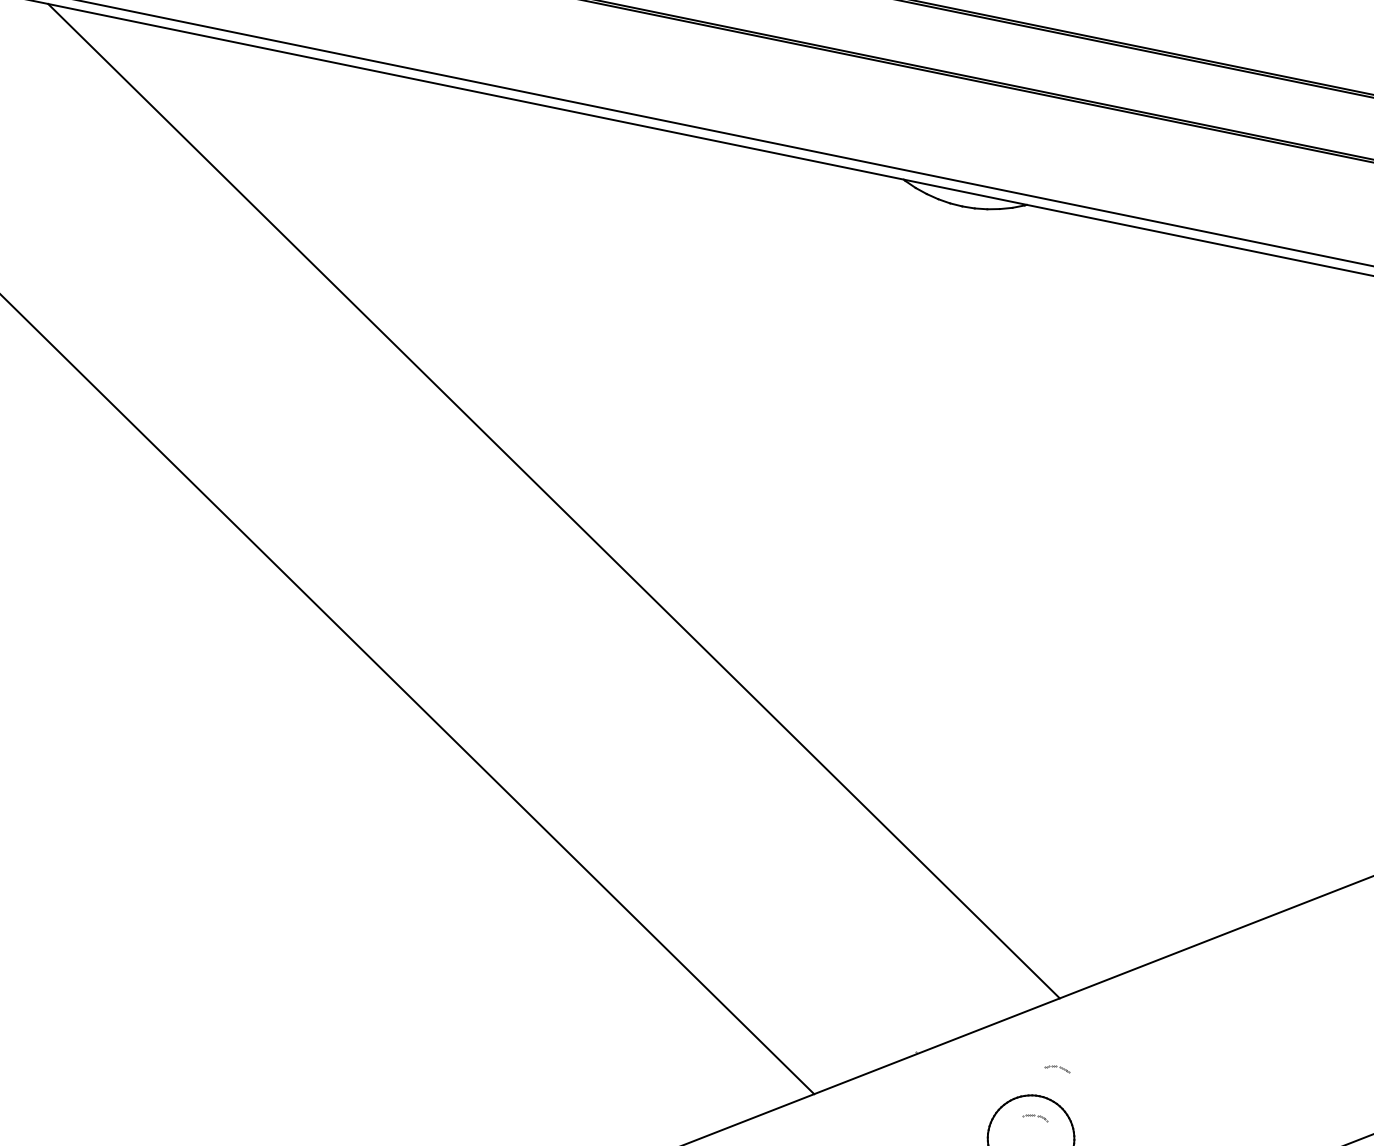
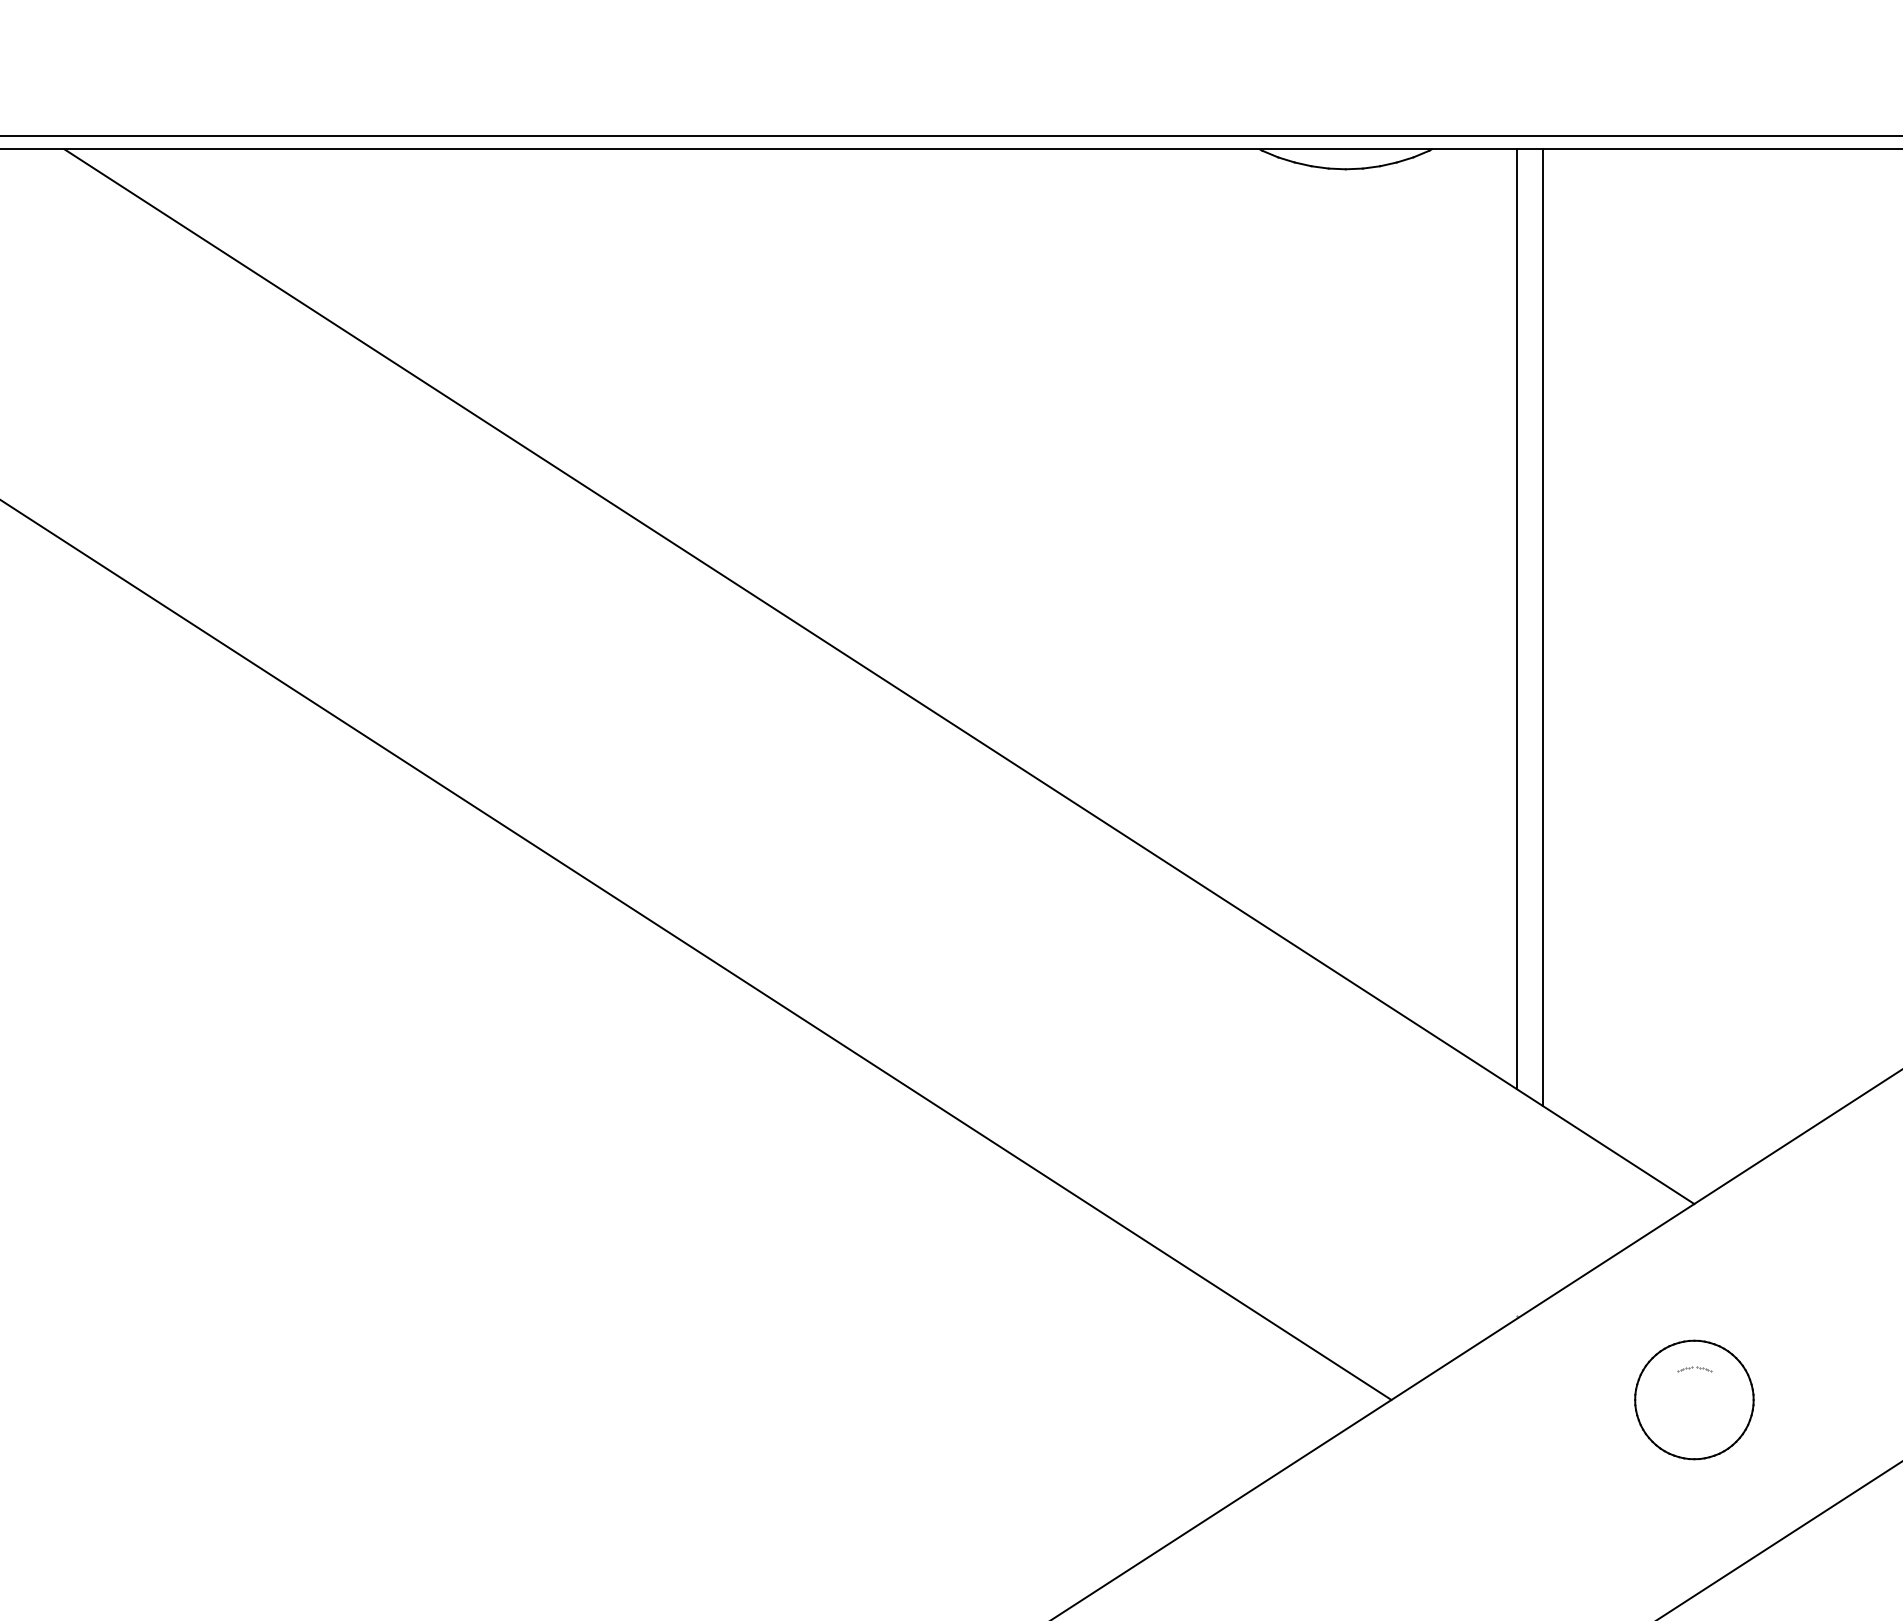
line: (1018, 553) -> (1516, 619), added
line: (1036, 563) -> (1543, 627), added
part: (1057, 1068) -> (1710, 1298), removed

